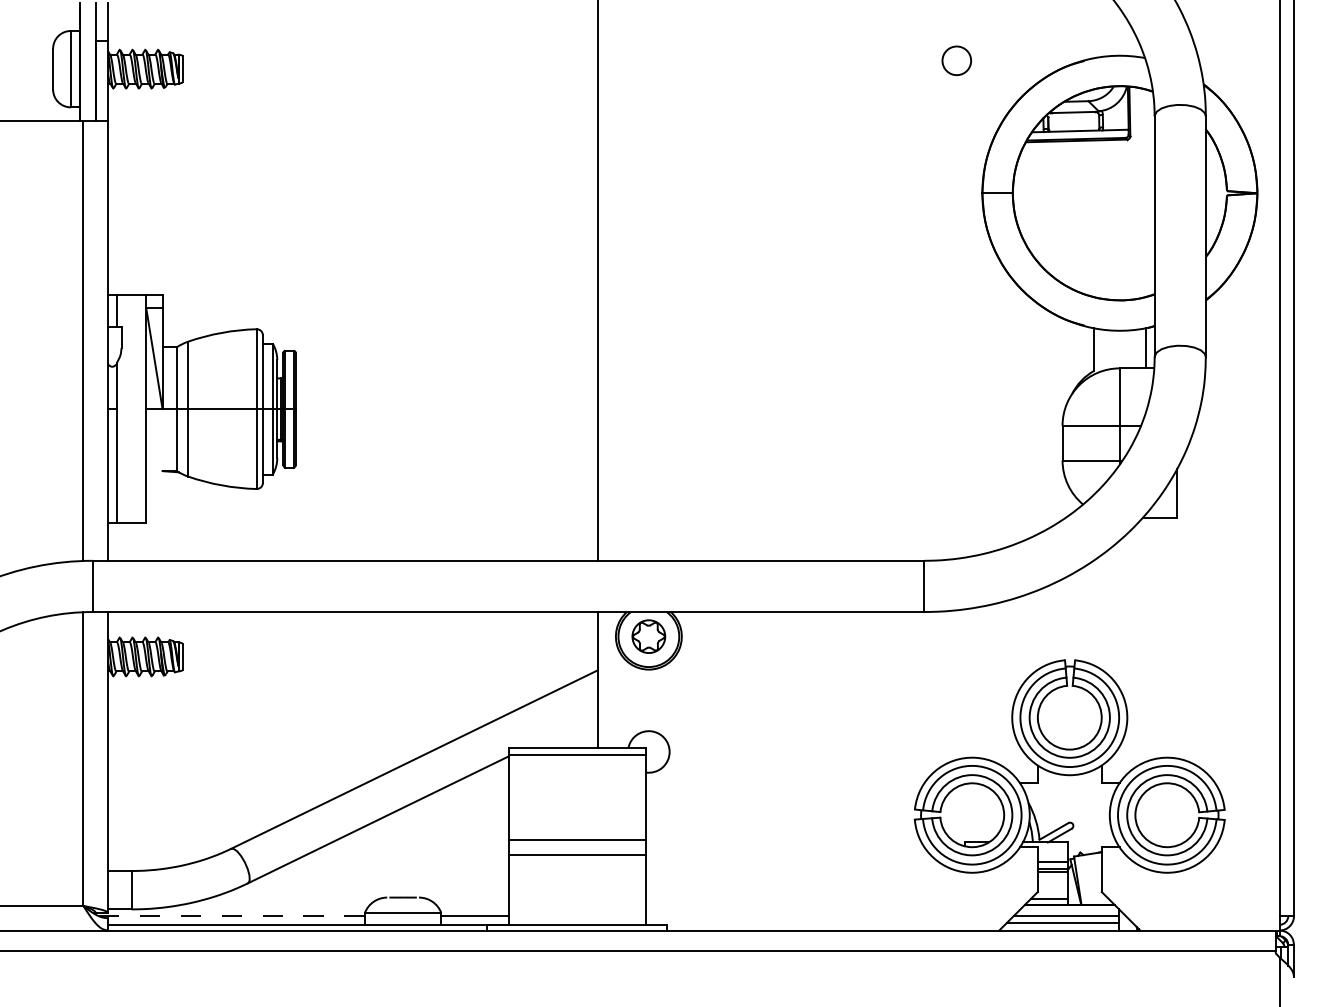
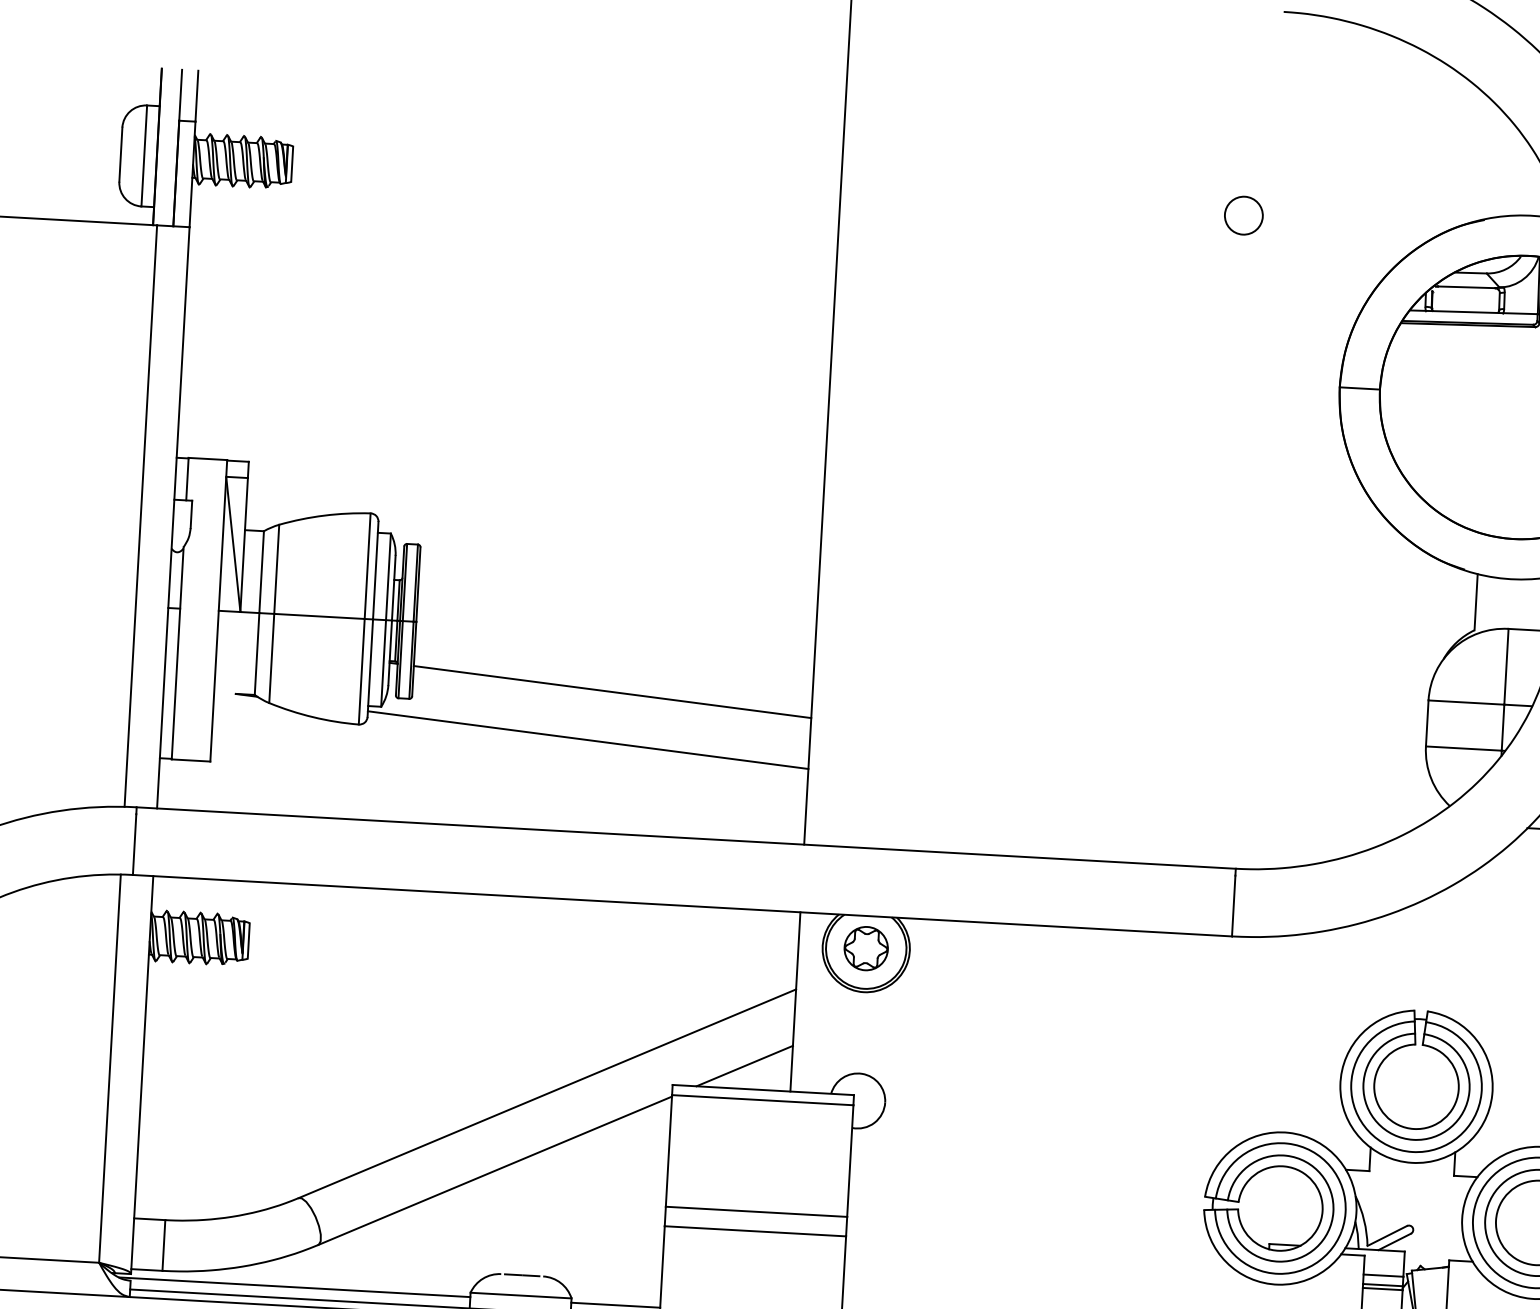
circle: (956, 60) -> (1243, 215), moved
line: (446, 453) -> (612, 691), added
line: (429, 490) -> (587, 739), added
line: (561, 730) -> (743, 1066), added
line: (232, 916) -> (295, 1287), dashed -> solid

